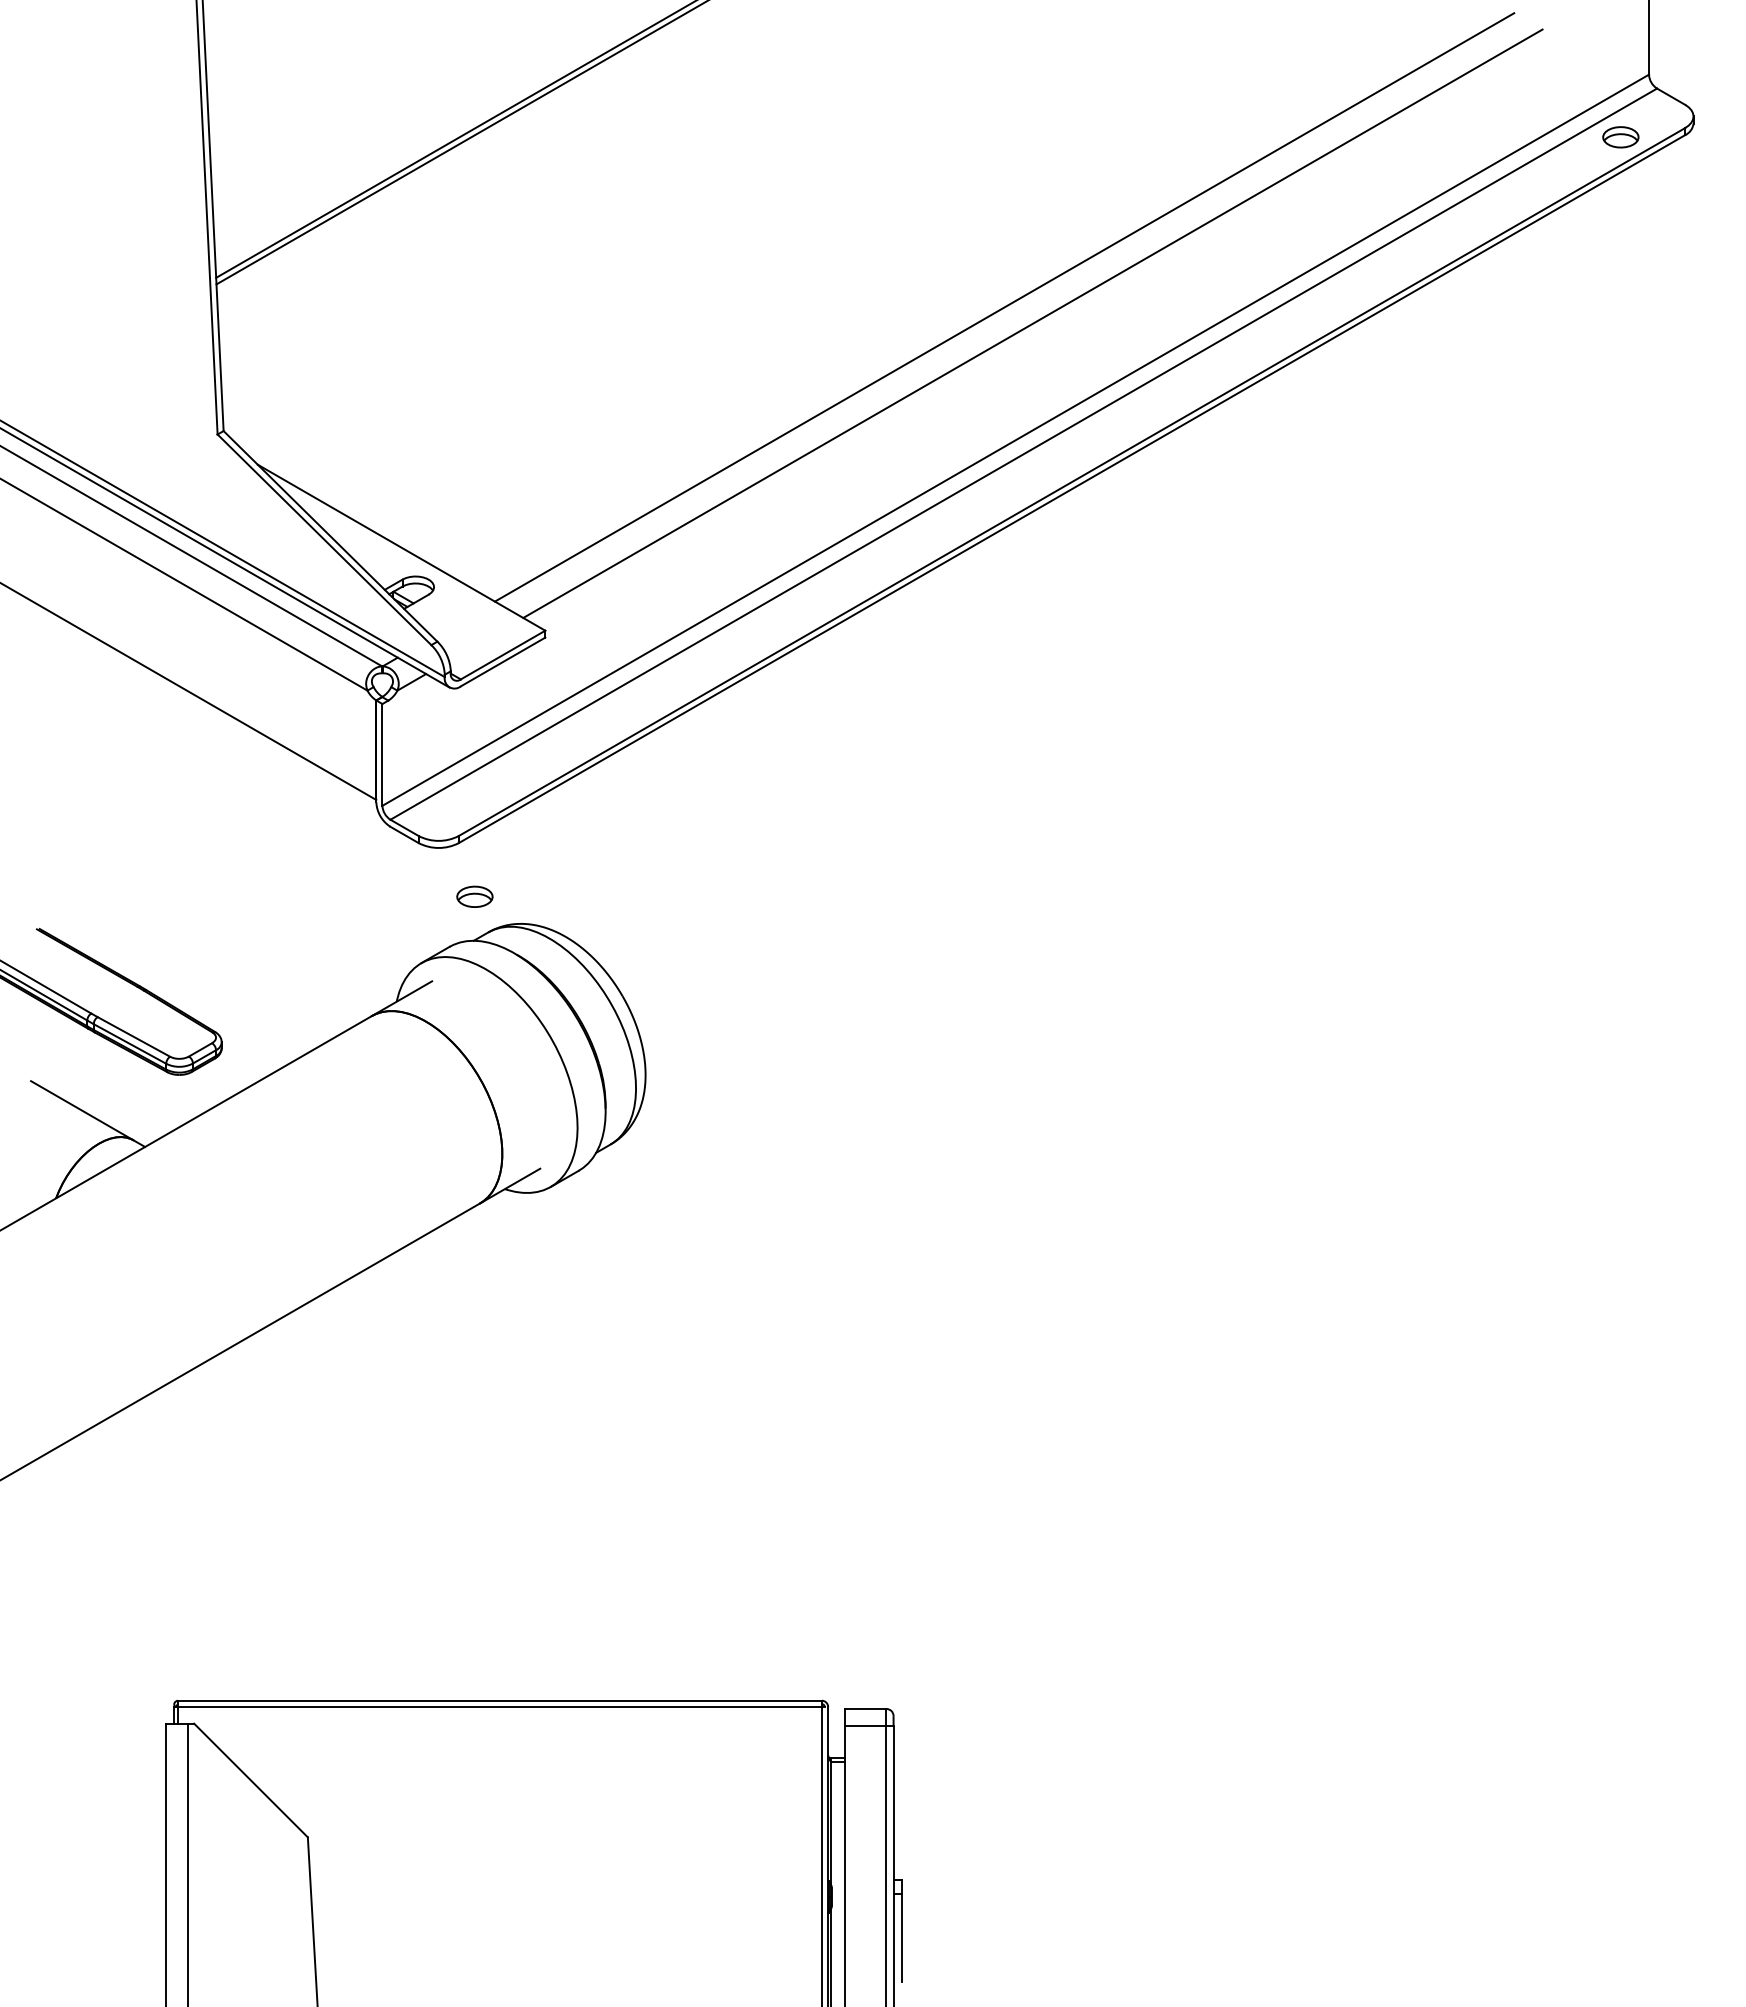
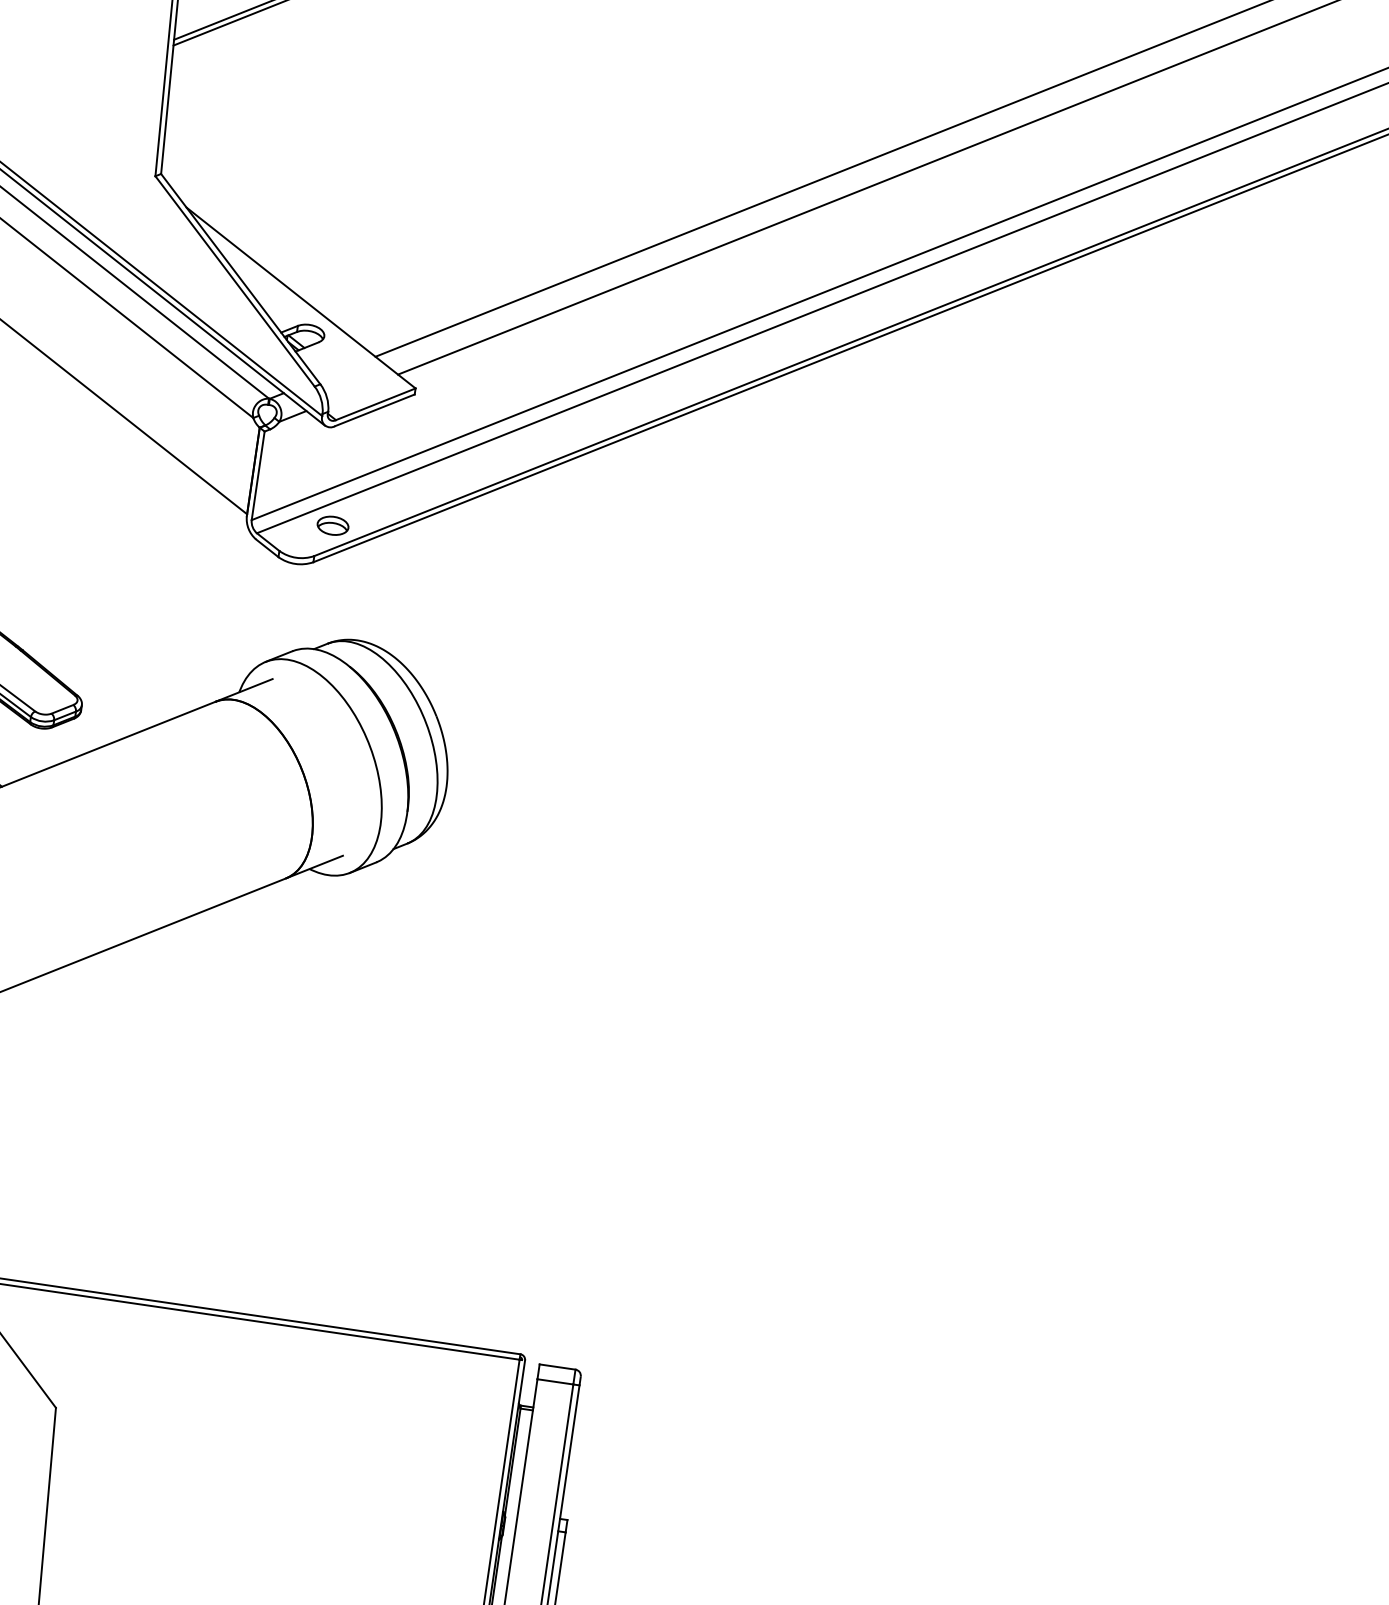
part: (474, 896) -> (332, 525), moved

